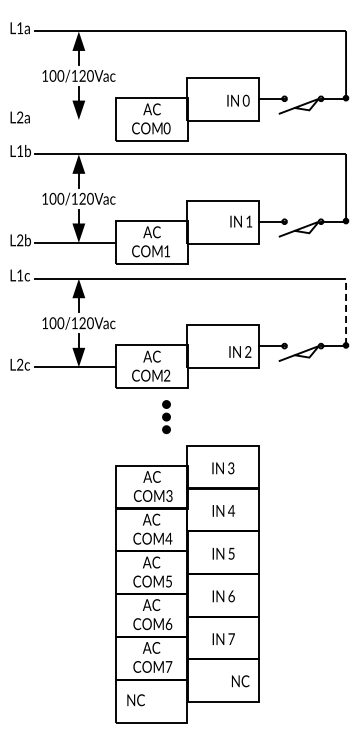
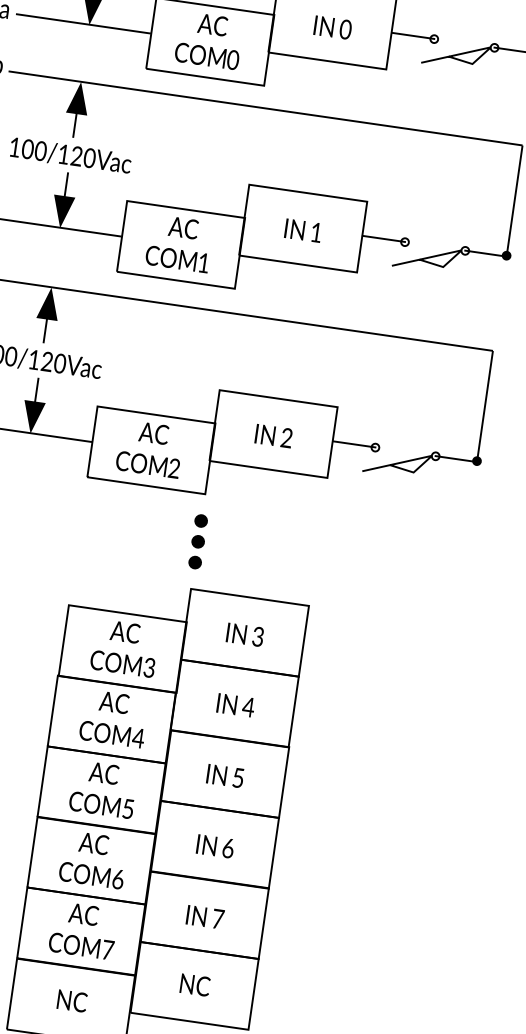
text: (238, 100) -> (332, 27), moved
line: (74, 119) -> (82, 23), added
text: (241, 221) -> (303, 230), moved
line: (346, 312) -> (485, 406), dashed -> solid
text: (240, 351) -> (274, 435), moved
part: (166, 417) -> (198, 542), moved
text: (240, 681) -> (194, 985), moved
text: (135, 700) -> (71, 1001), moved

